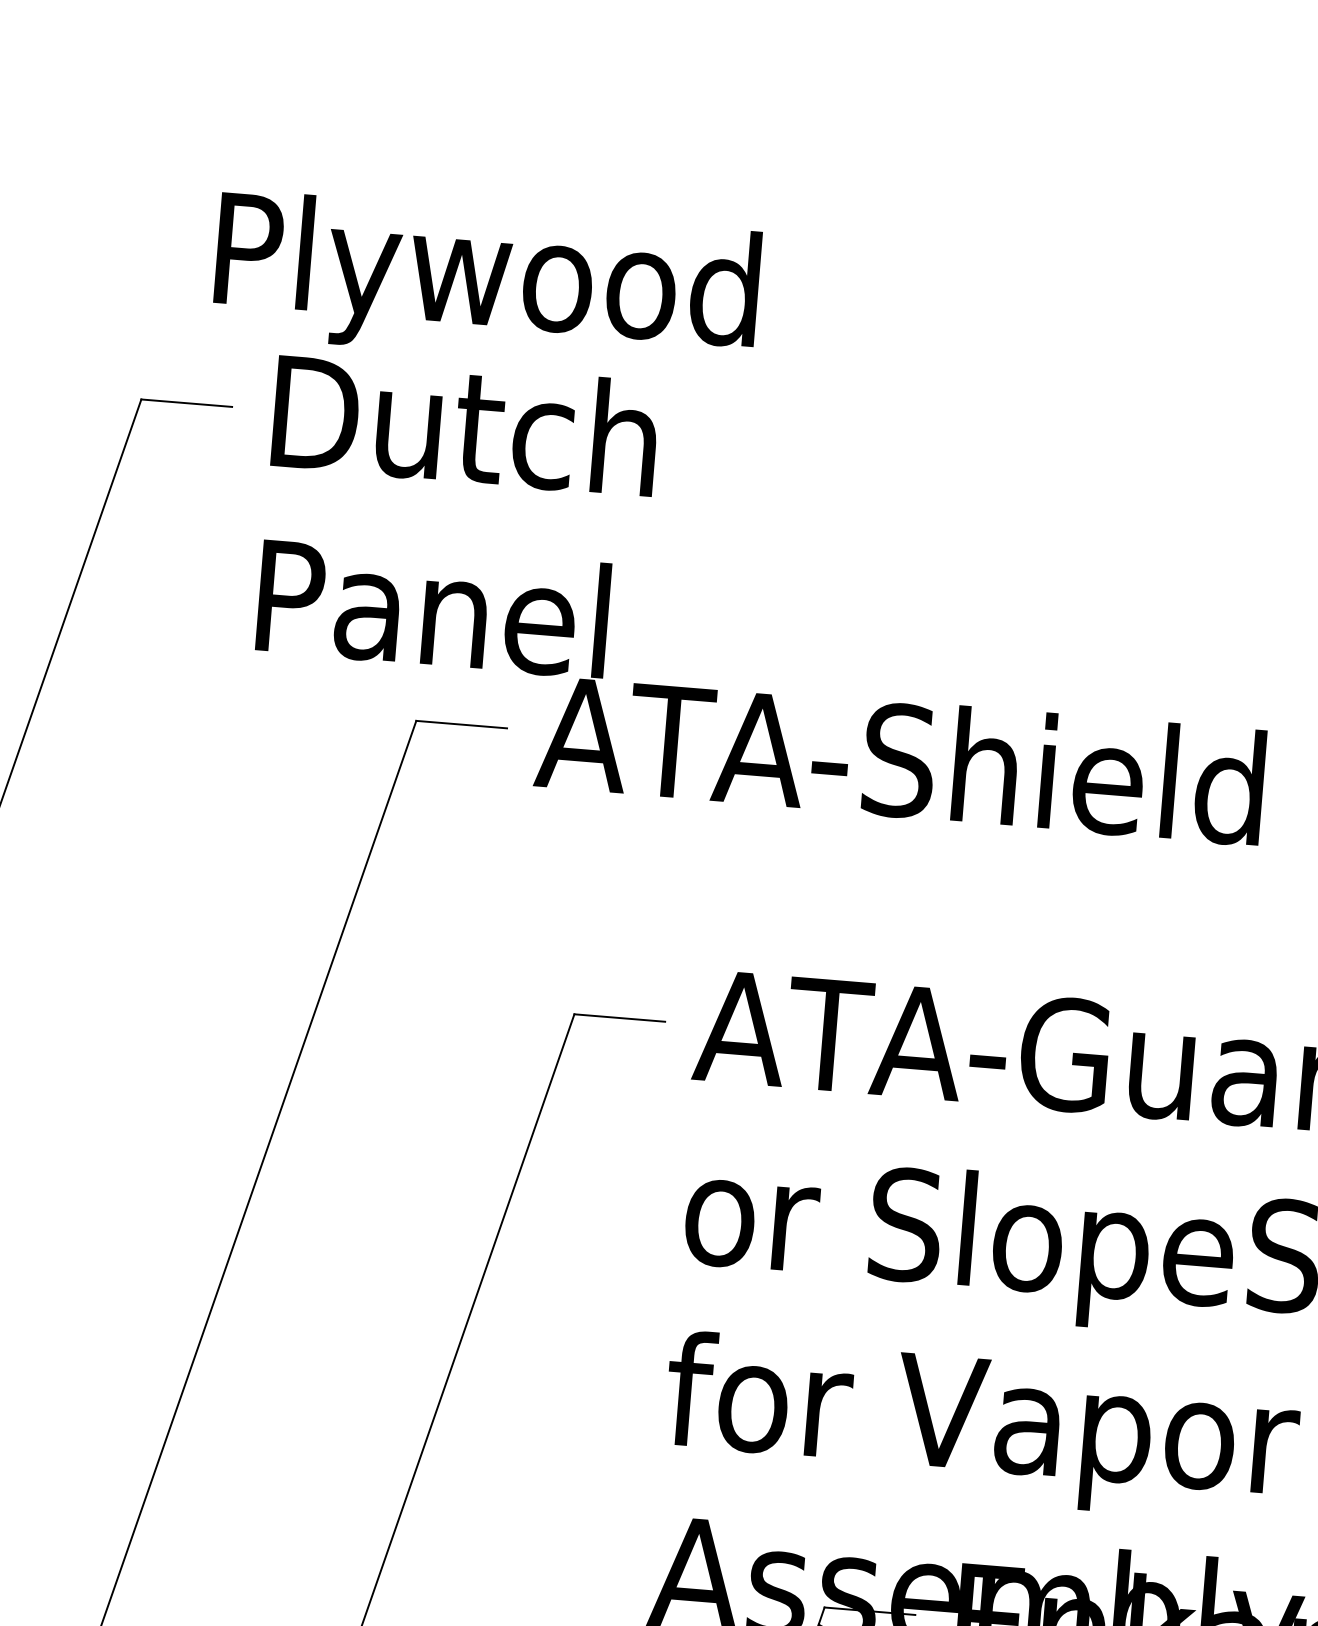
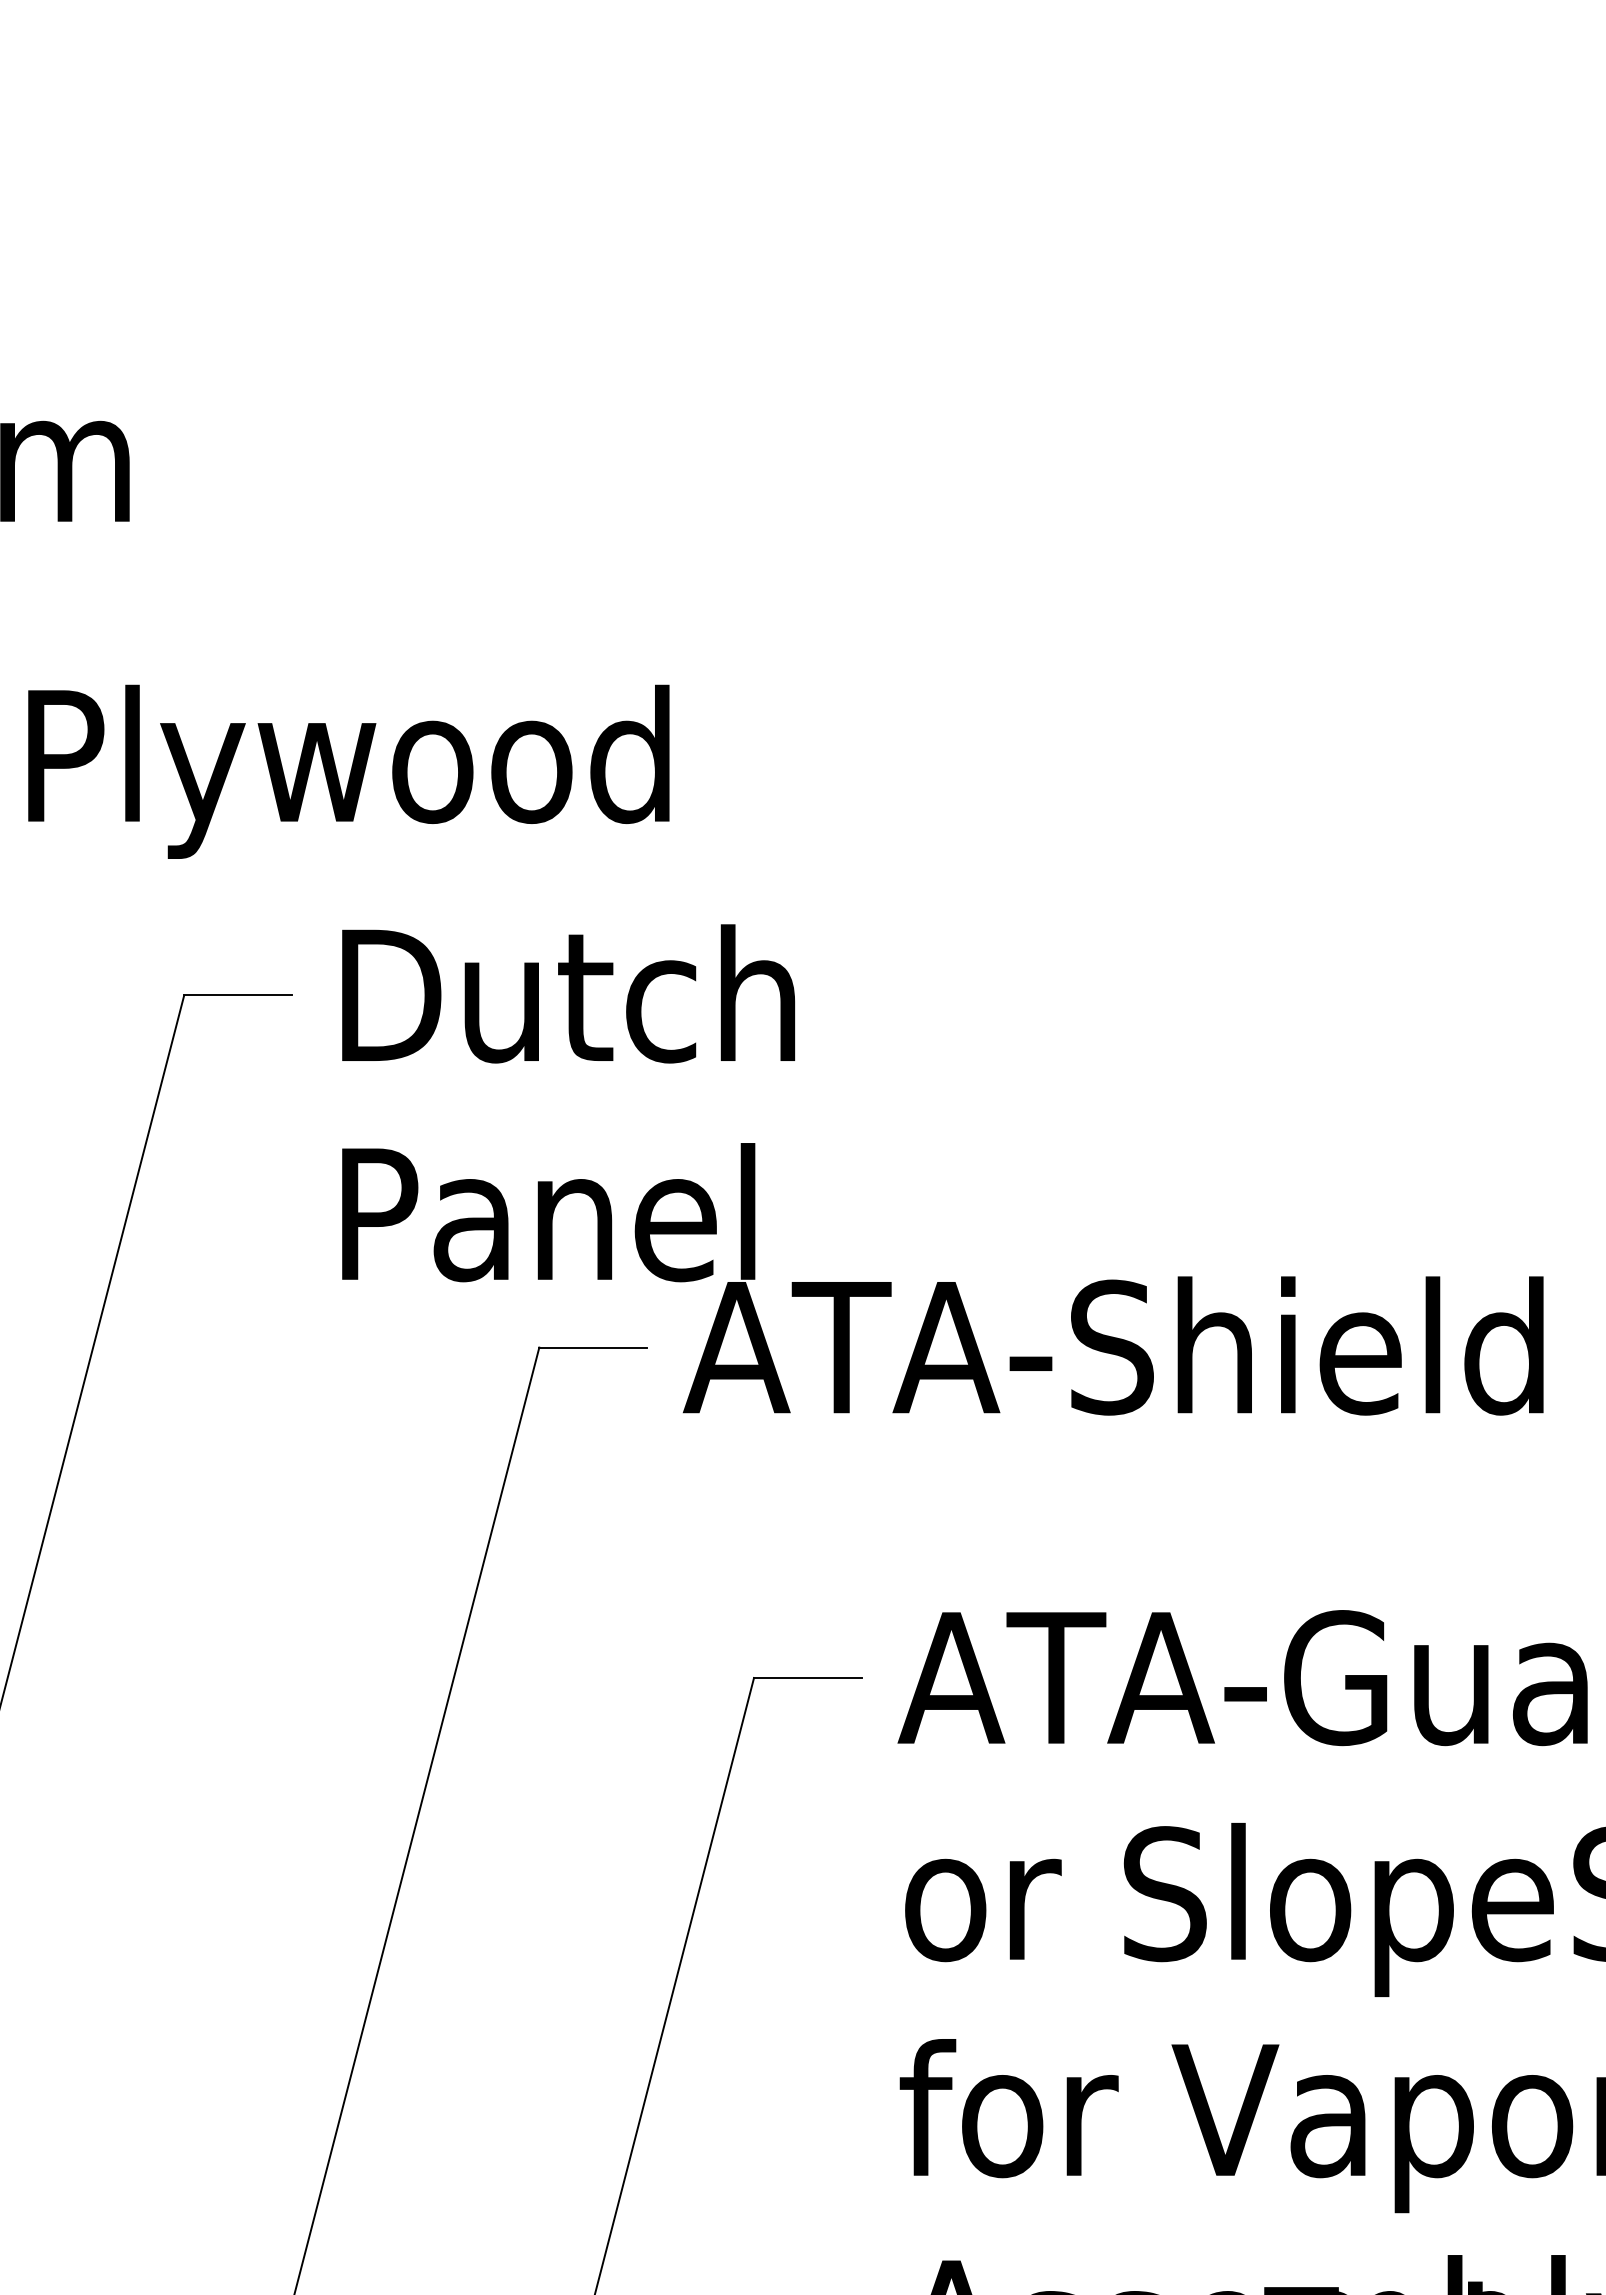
text: (486, 282) -> (348, 771), moved

